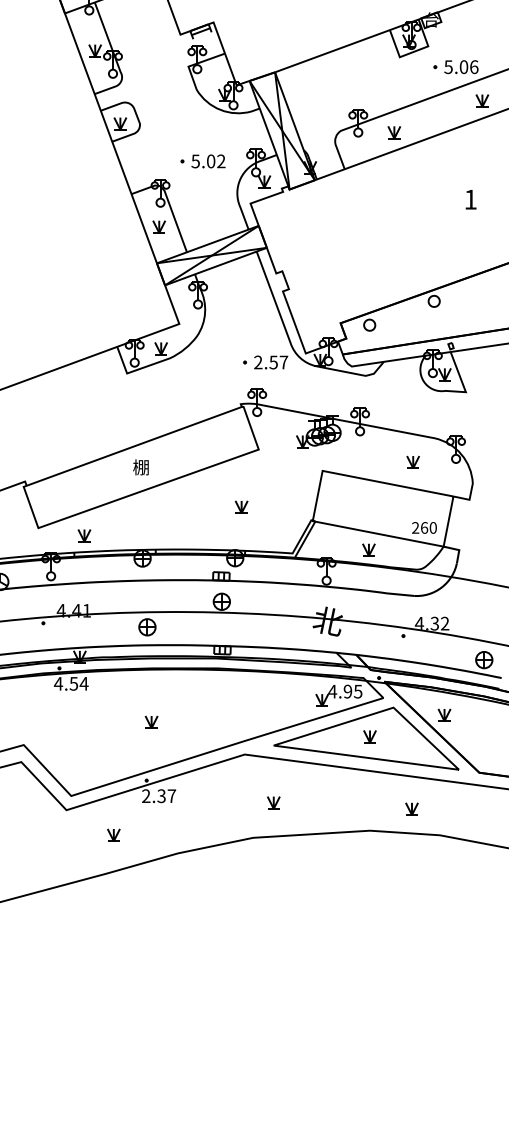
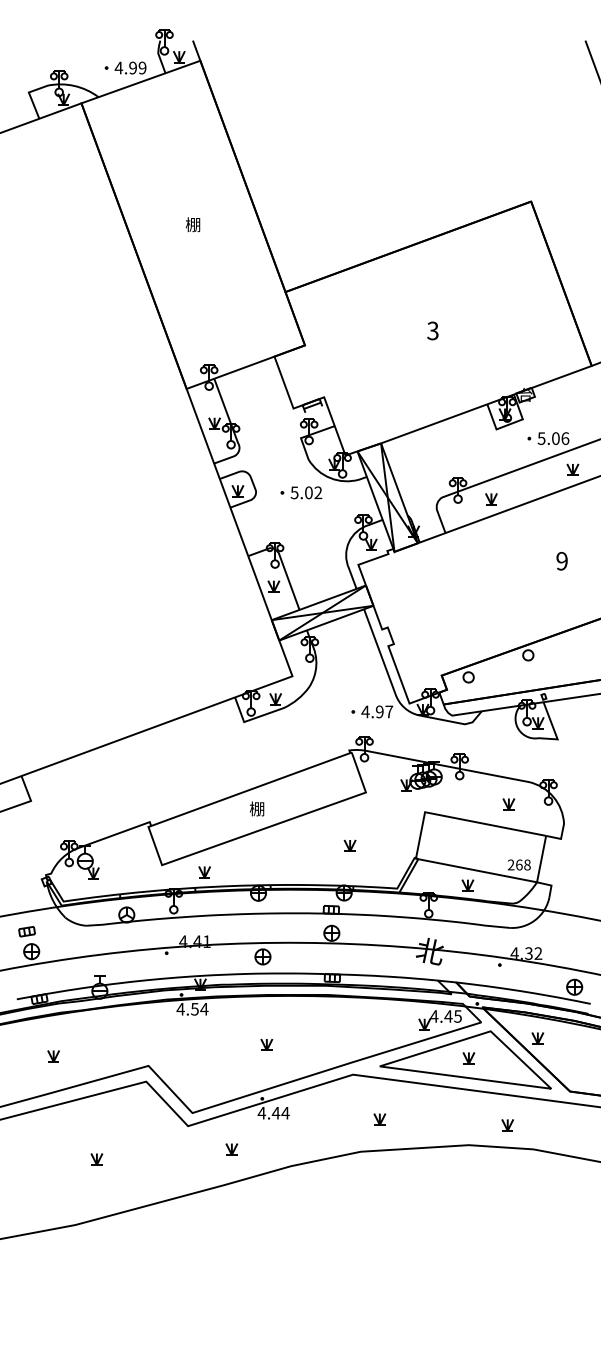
text: (203, 161) -> (301, 492), moved
text: (470, 198) -> (561, 560), 1 -> 9
text: (265, 362) -> (372, 711), 2.57 -> 4.97
text: (433, 528) -> (527, 865), 260 -> 268
text: (347, 691) -> (448, 1016), 4.95 -> 4.45
text: (158, 795) -> (273, 1112), 2.37 -> 4.44

